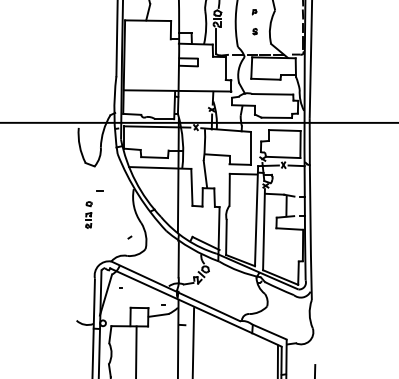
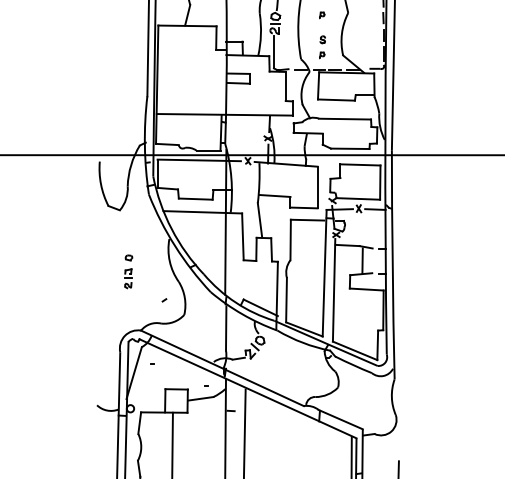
part: (254, 44) -> (322, 55), added
line: (99, 190) -> (126, 240), removed
part: (88, 214) -> (128, 271), moved

